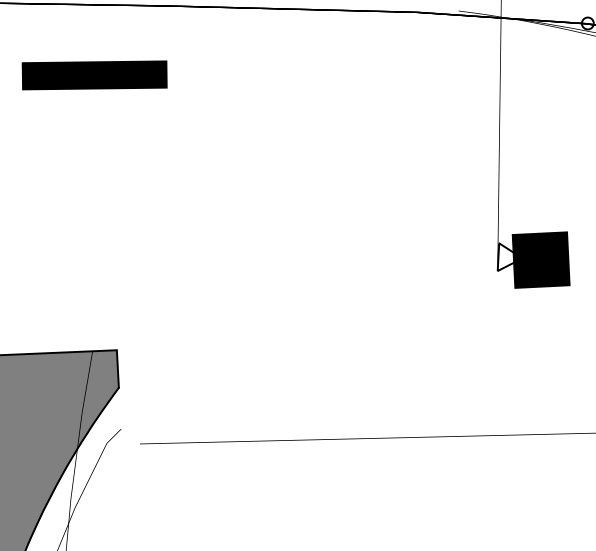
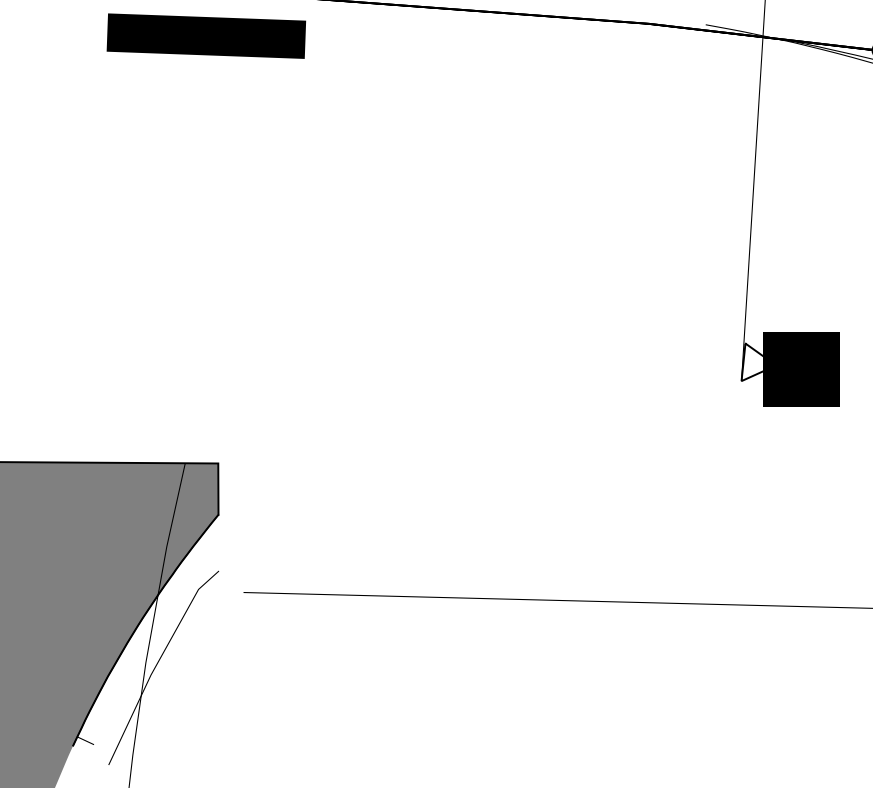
text: (94, 74) -> (206, 35), moved

